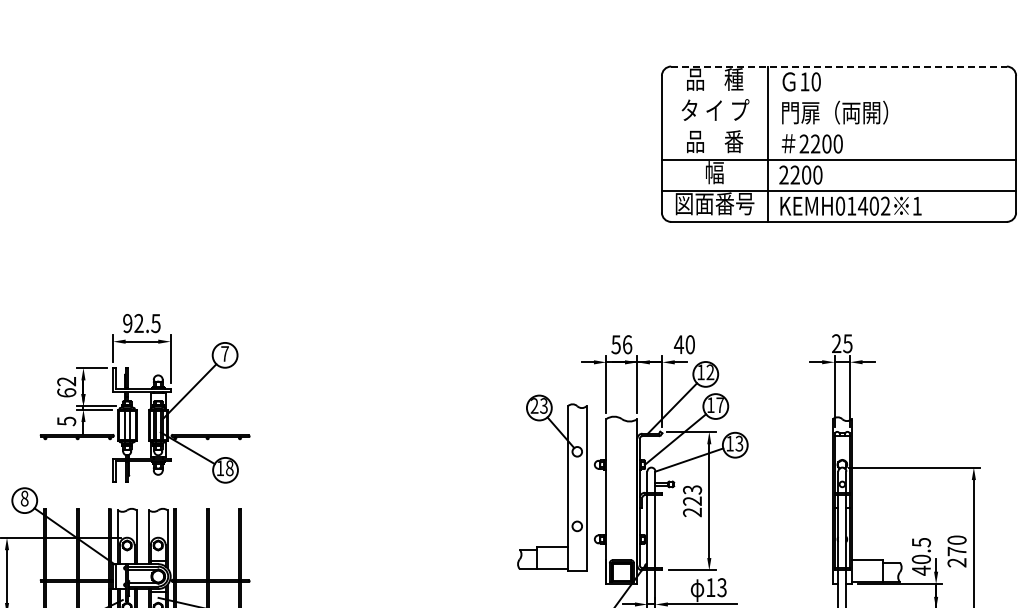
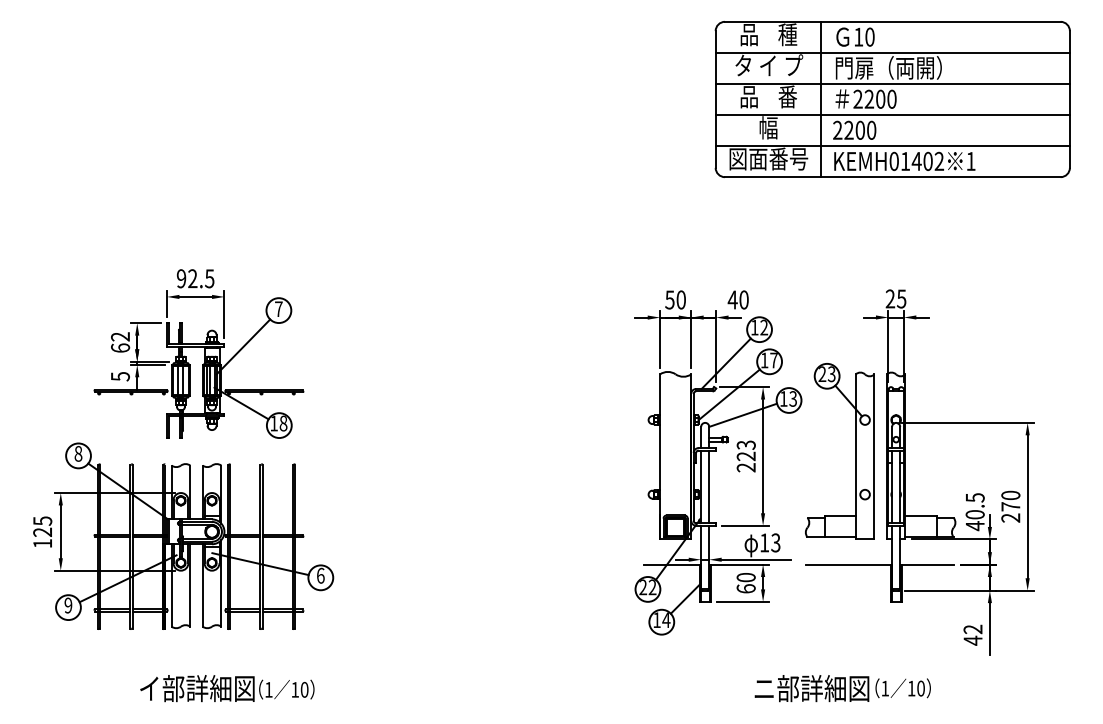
line: (838, 66) -> (892, 21), dashed -> solid
line: (838, 97) -> (892, 52), added
line: (838, 128) -> (892, 83), added
text: (627, 344) -> (681, 299), 56 -> 50
part: (567, 483) -> (855, 451), moved

